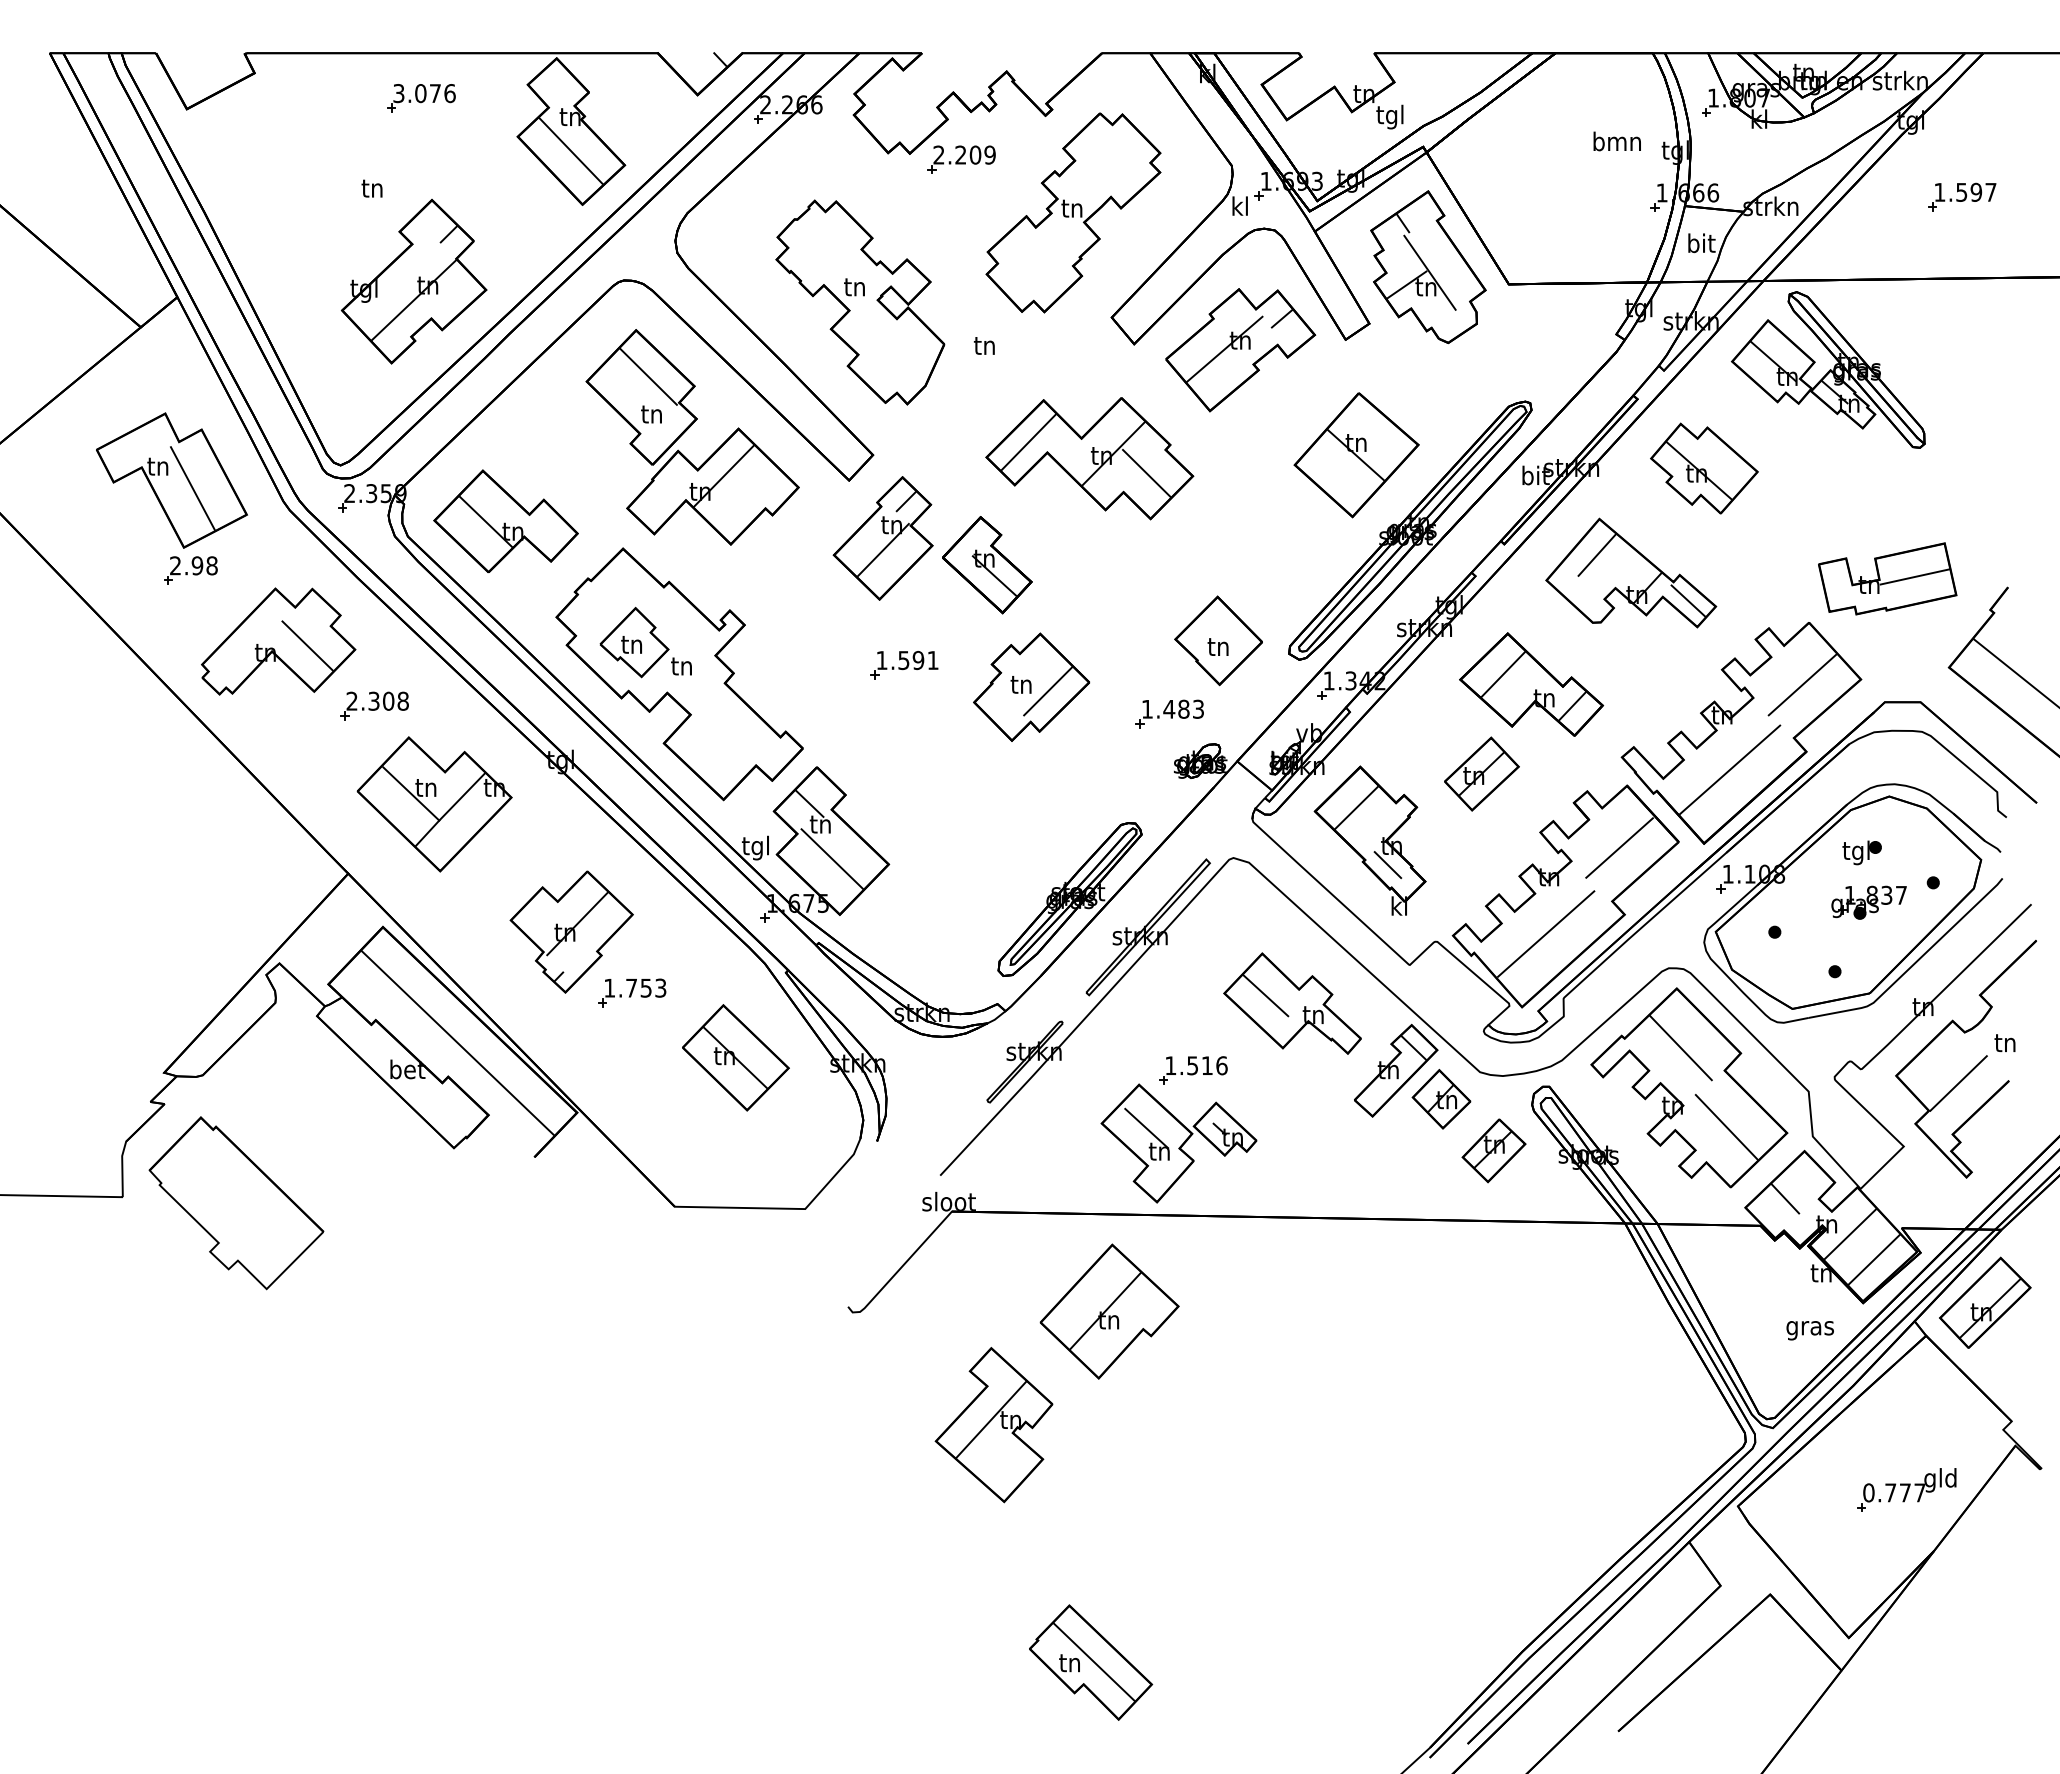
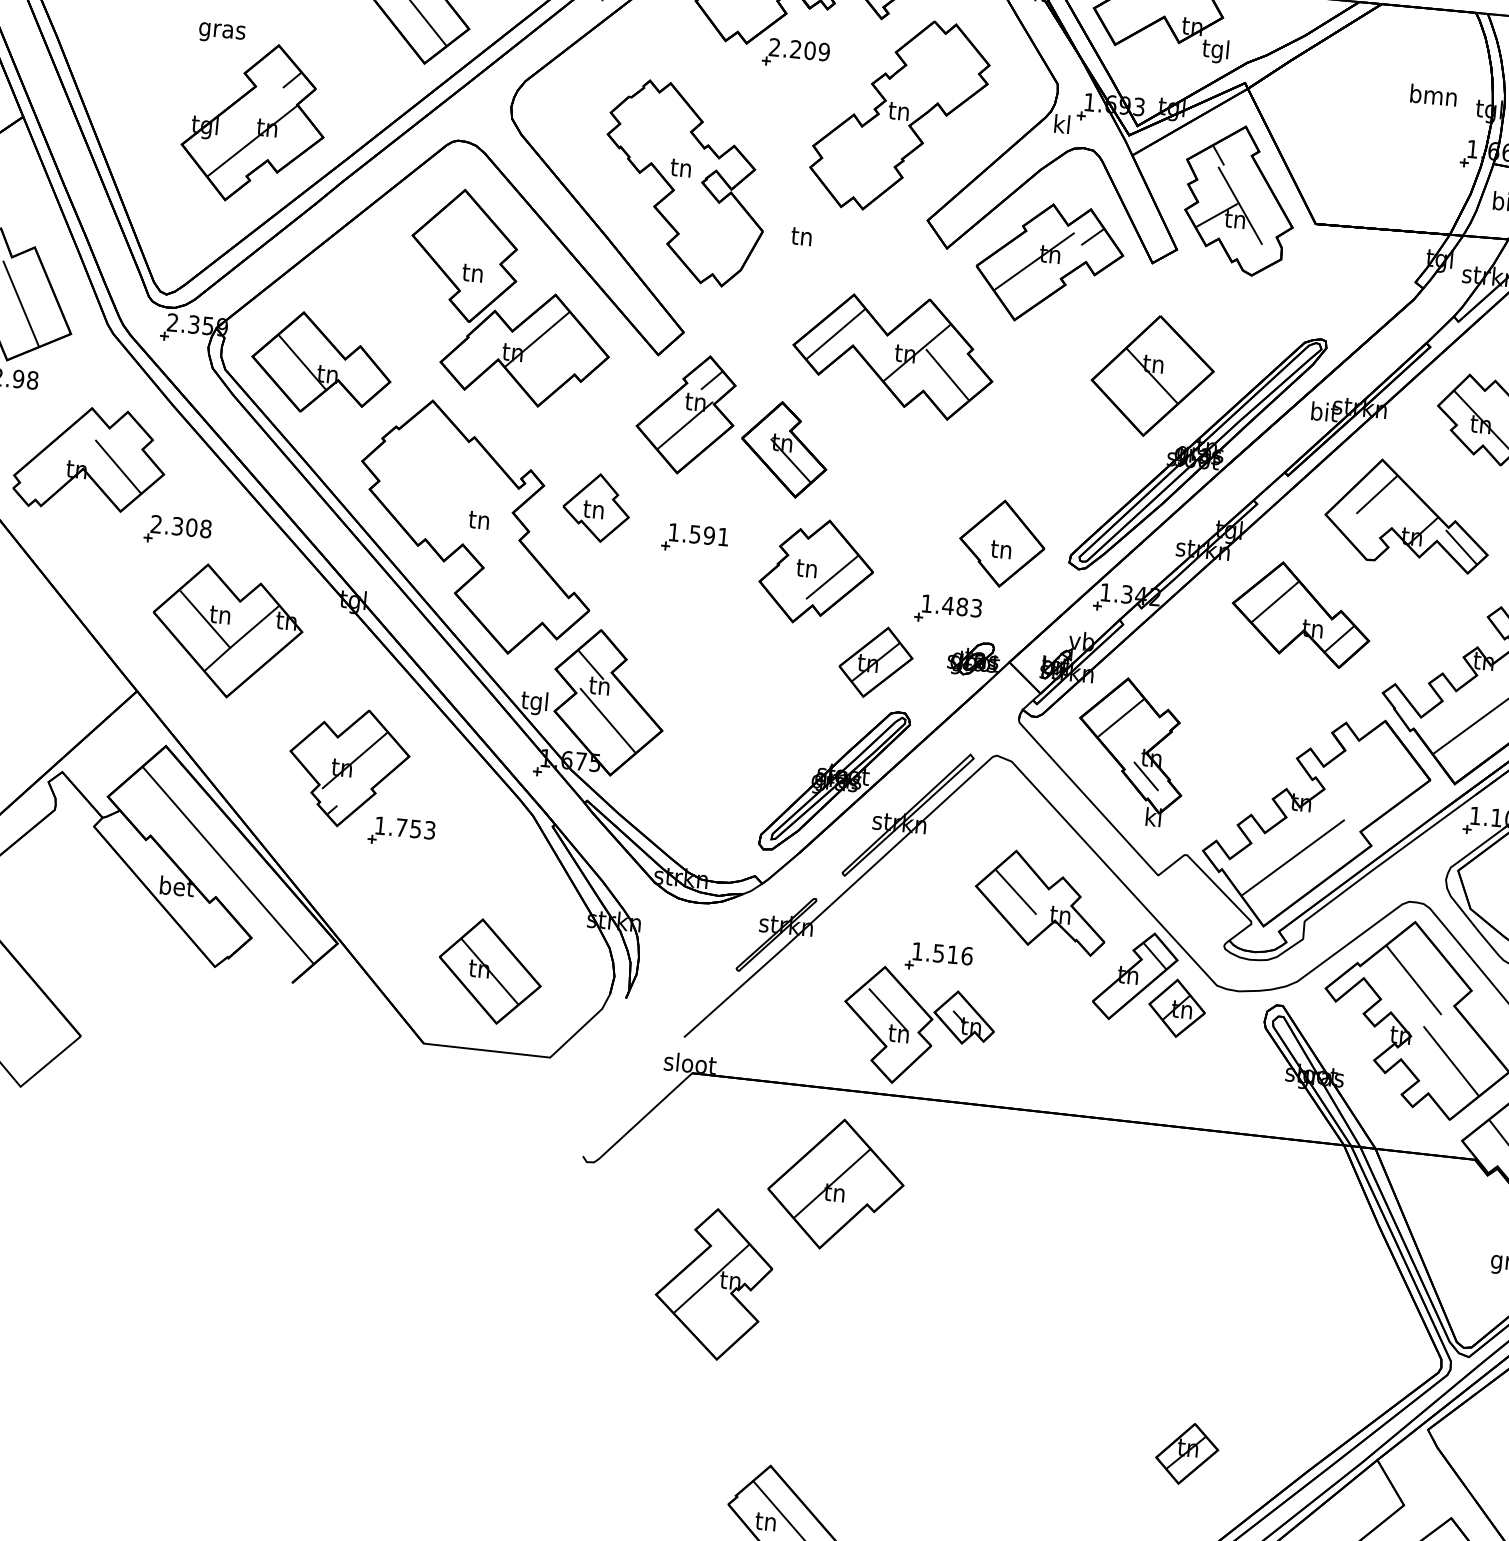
text: (372, 190) -> (222, 30), tn -> gras
line: (647, 376) -> (472, 235), removed
part: (634, 642) -> (596, 507), moved
part: (1481, 773) -> (875, 661), moved
line: (1619, 847) -> (1372, 780), removed
part: (735, 1057) -> (489, 971), moved
part: (1493, 1150) -> (1186, 1453), moved

